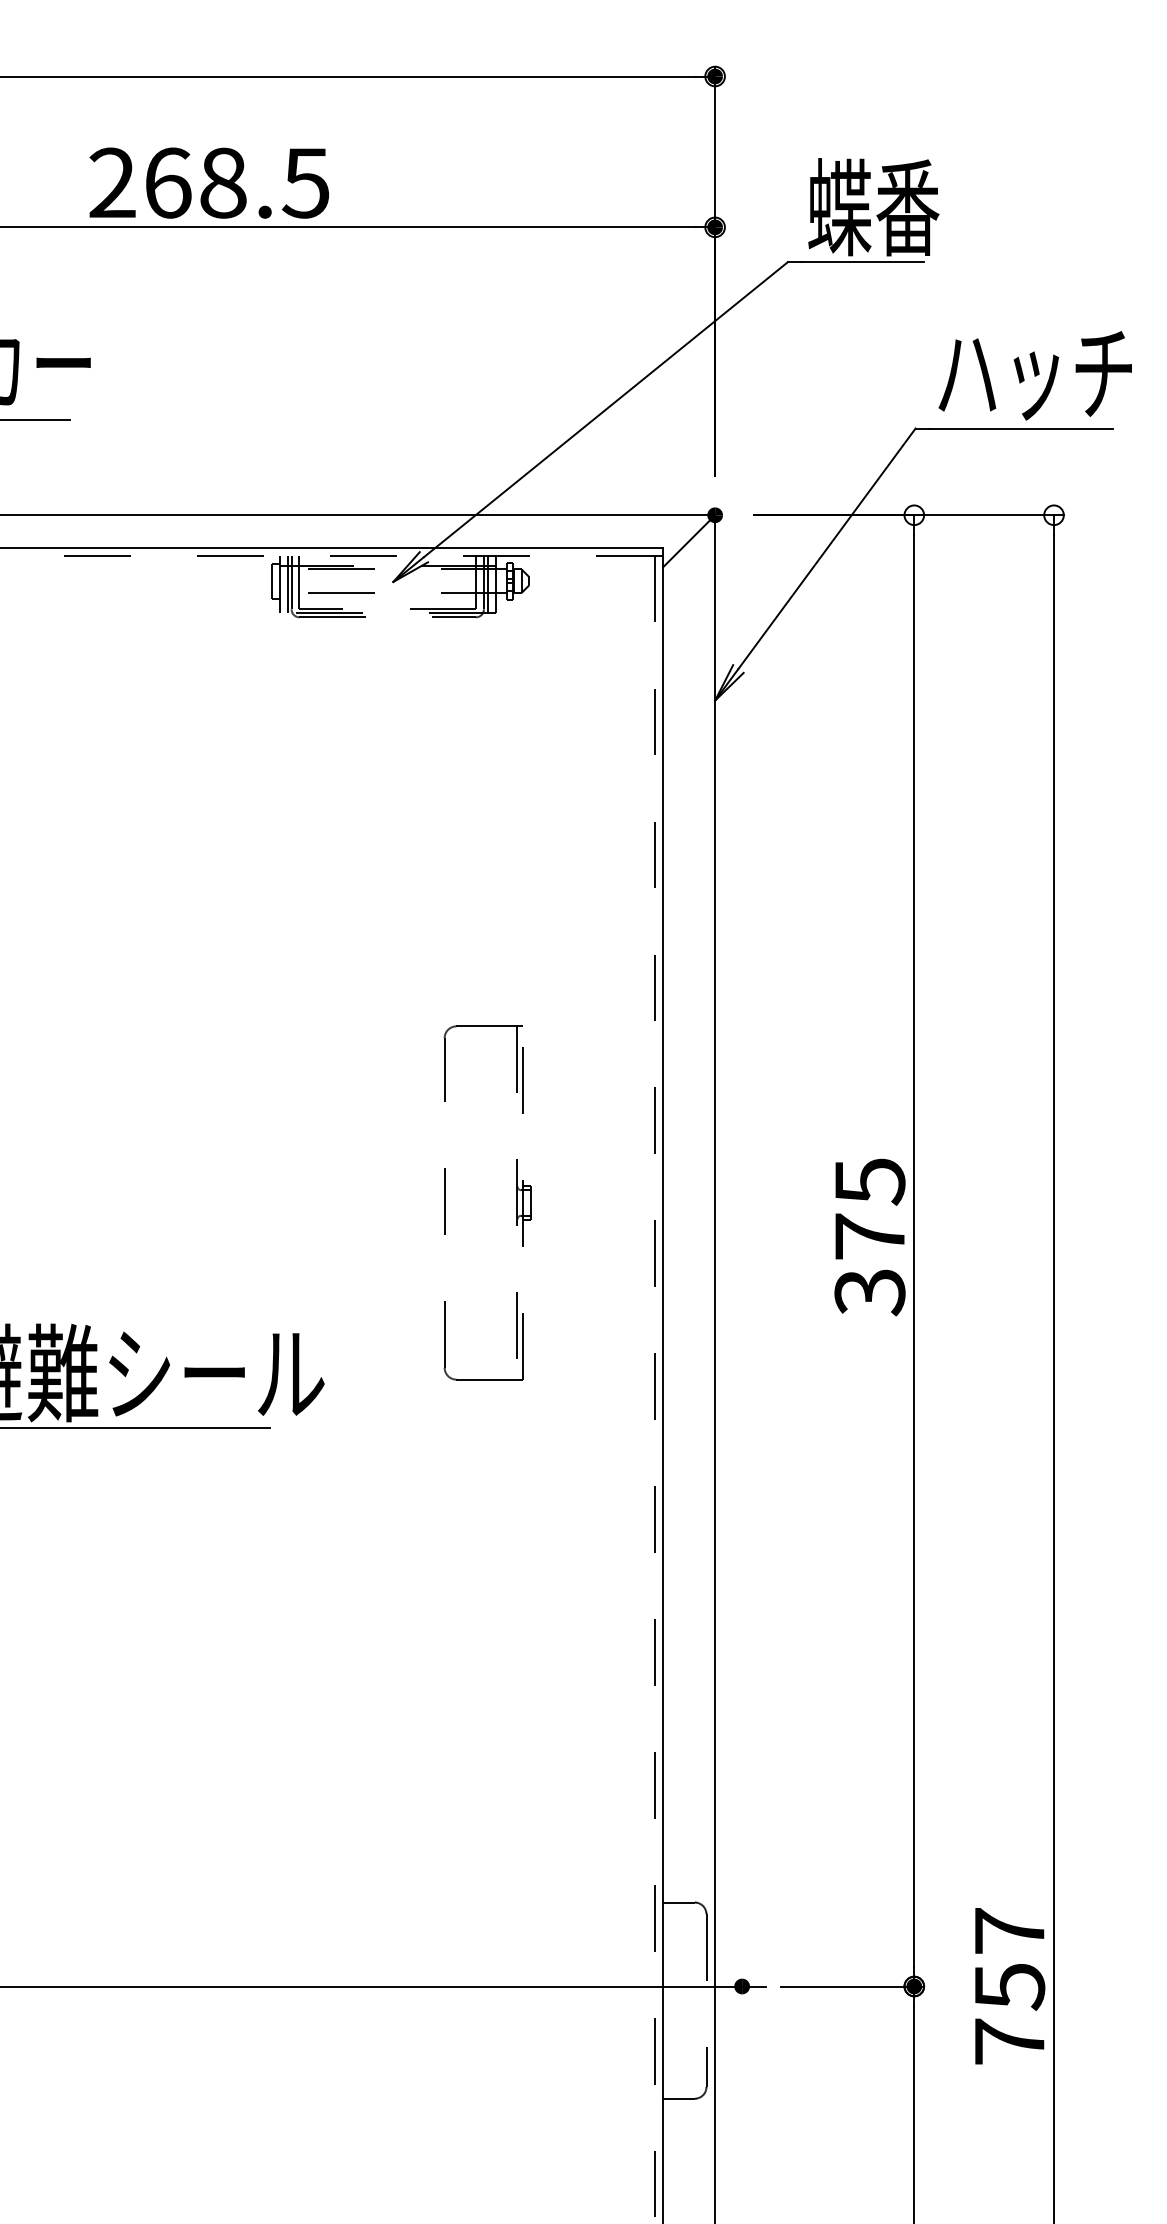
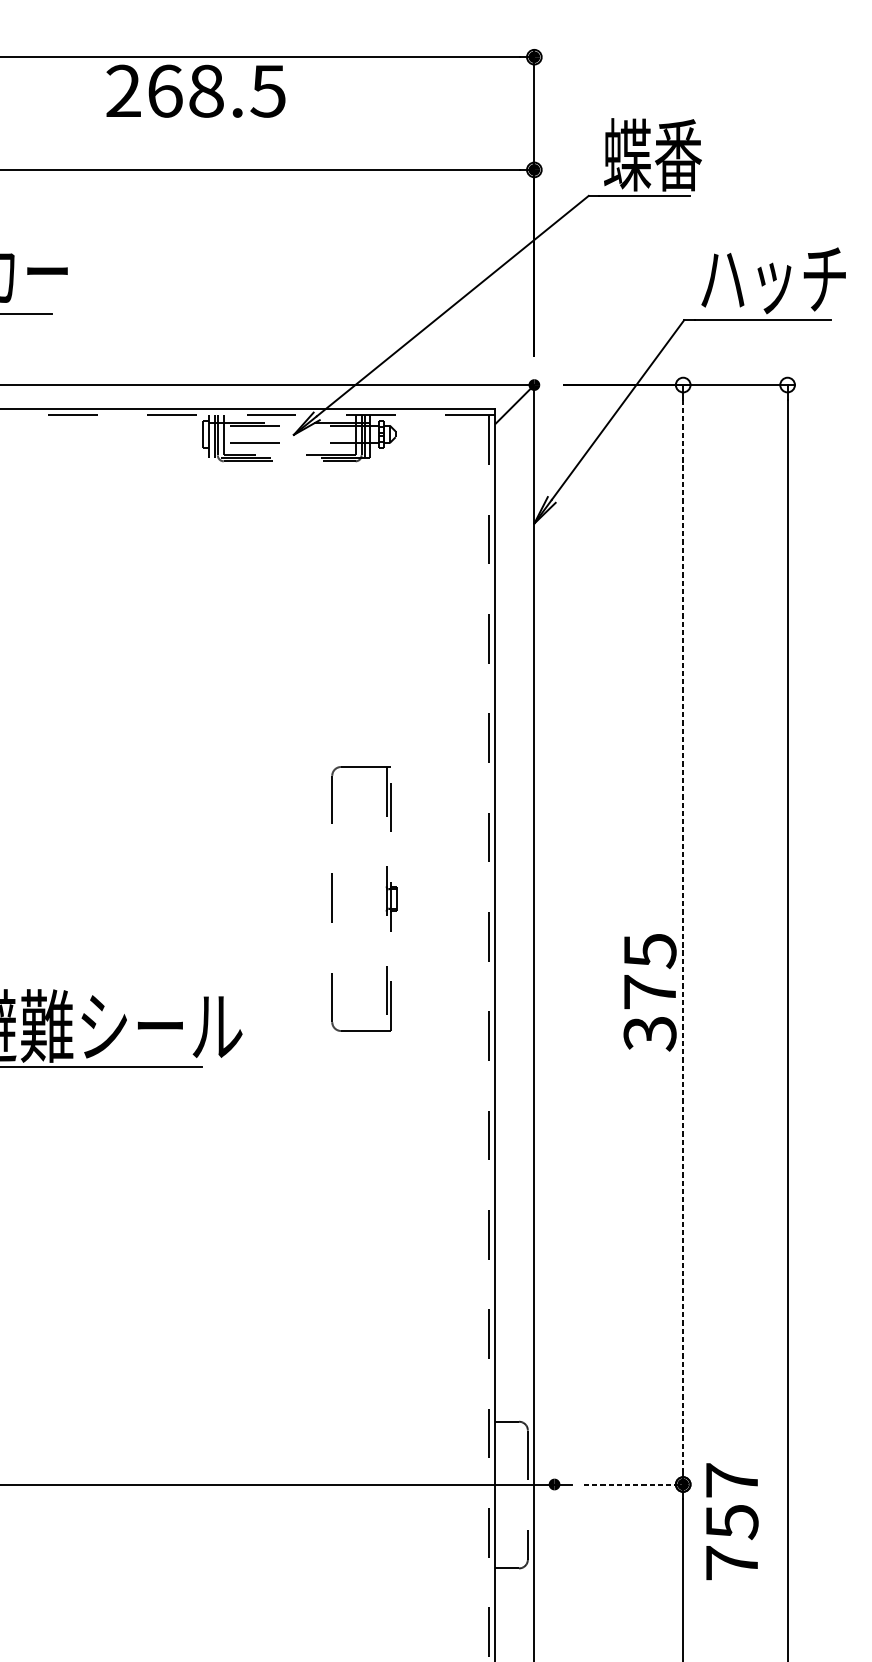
text: (208, 182) -> (195, 90), moved
text: (869, 1237) -> (649, 992), moved
line: (914, 1250) -> (683, 934), solid -> dashed
line: (853, 1986) -> (637, 1484), solid -> dashed
text: (1010, 1986) -> (732, 1521), moved

